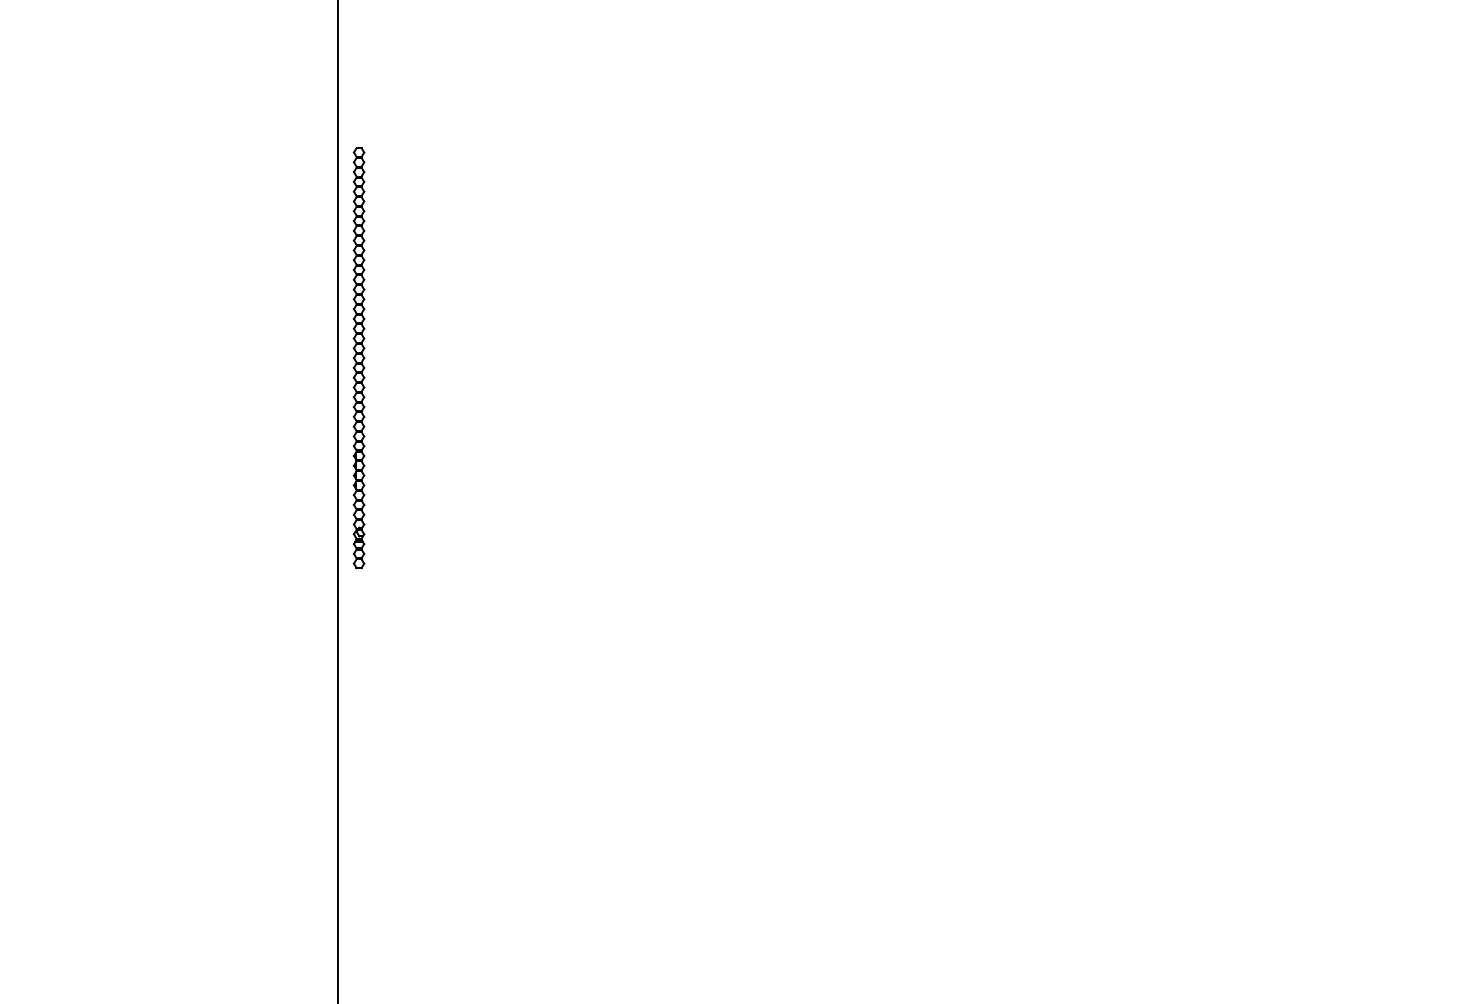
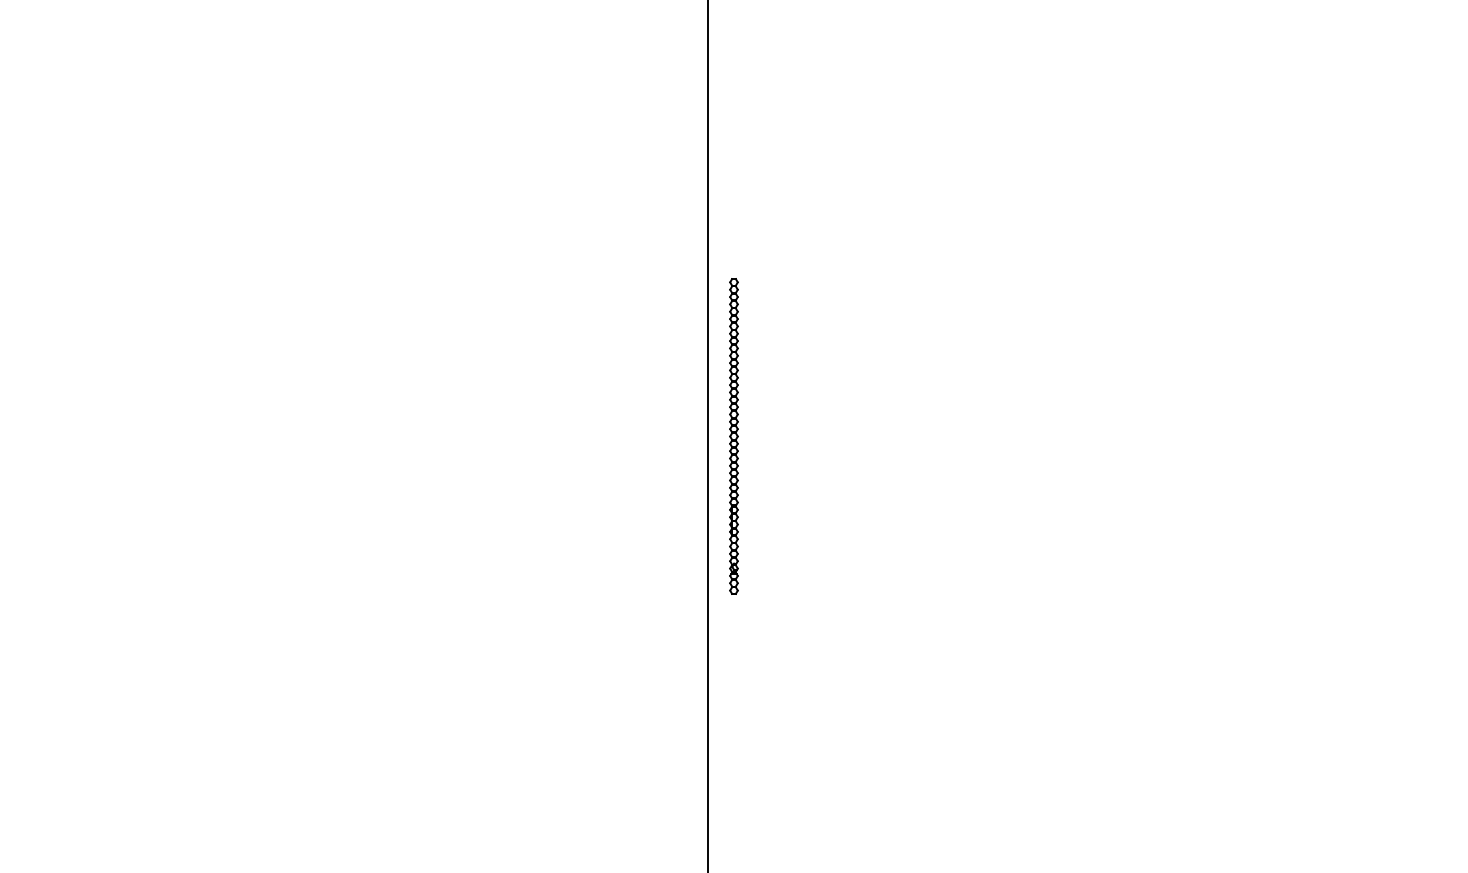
part: (358, 358) -> (733, 436), moved

